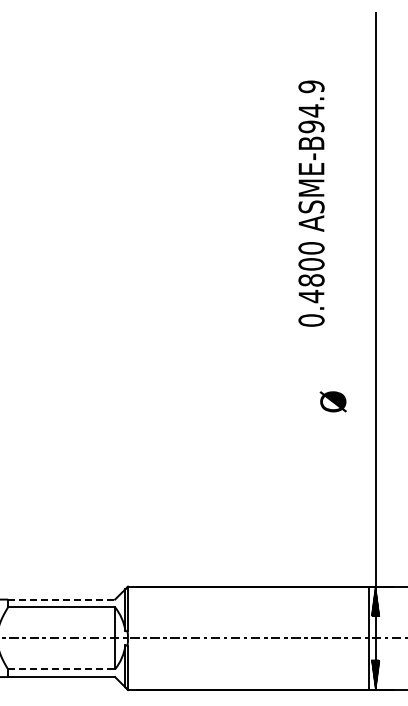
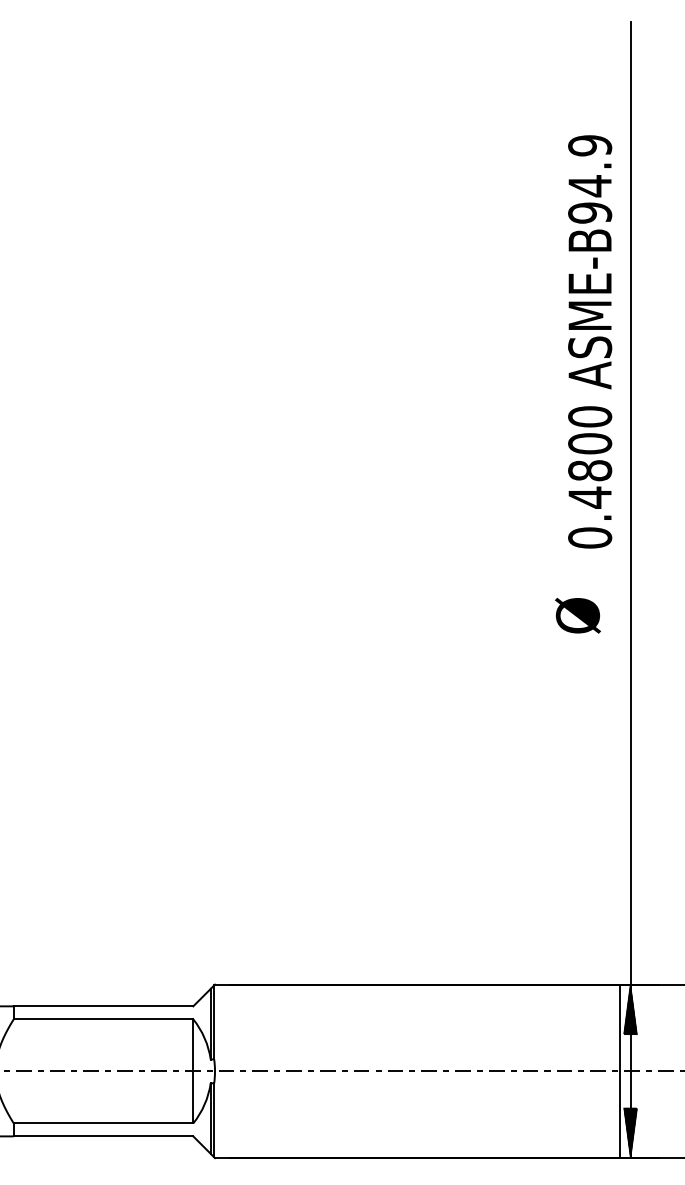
text: (311, 203) -> (590, 341), moved
text: (332, 401) -> (576, 615), moved
line: (62, 599) -> (105, 1006), dashed -> solid
line: (62, 669) -> (105, 1123), dashed -> solid

